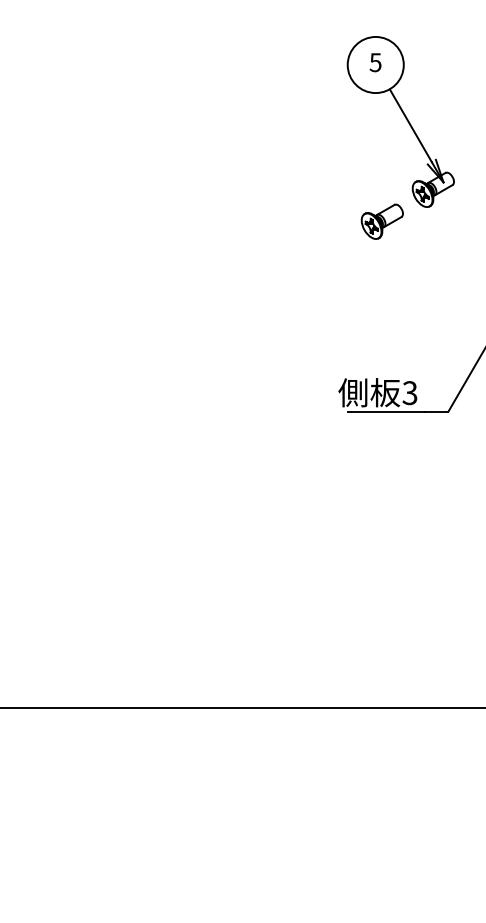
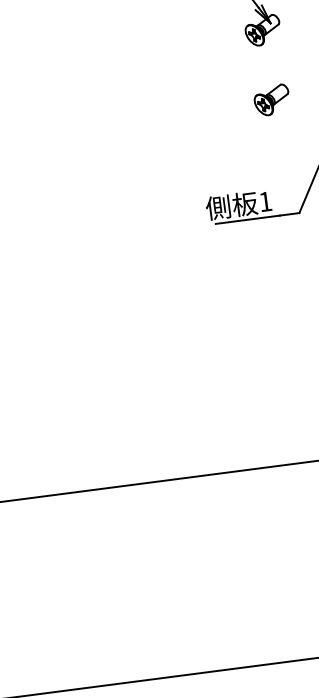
part: (381, 221) -> (271, 100), moved
text: (409, 393) -> (265, 202), 3 -> 1

